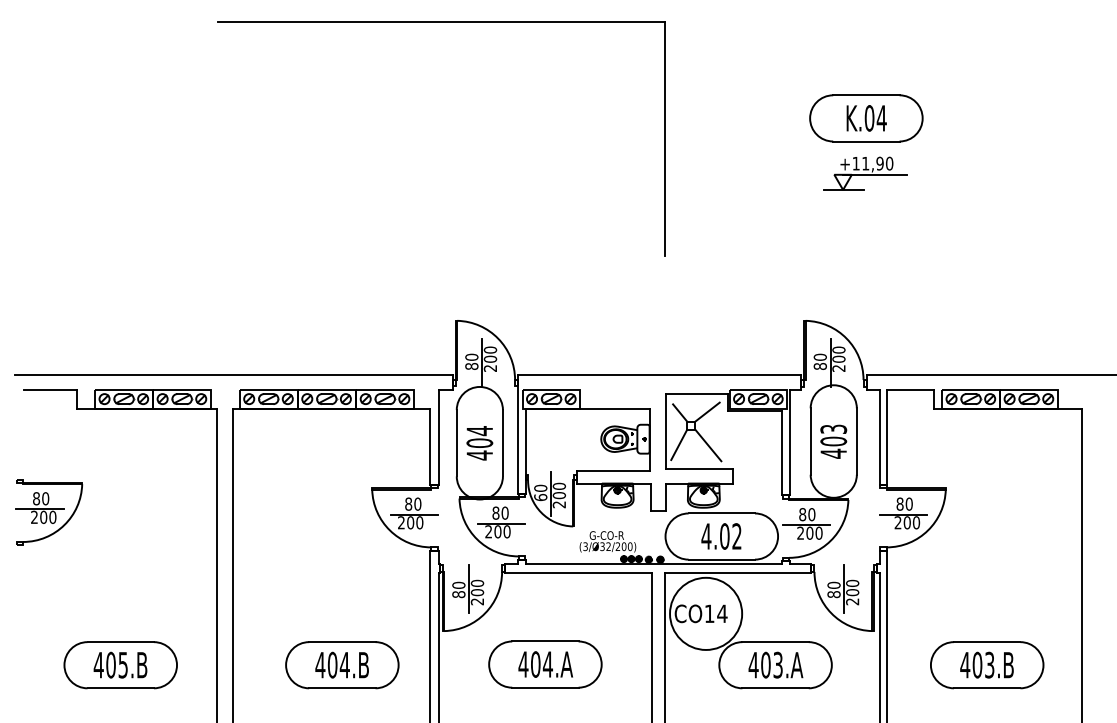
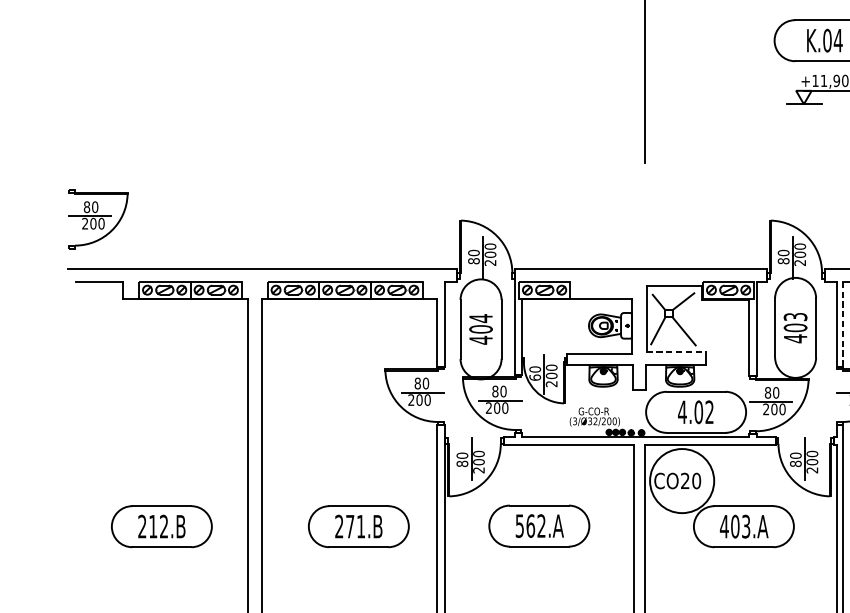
line: (886, 437) -> (842, 324), solid -> dashed
line: (699, 469) -> (676, 352), solid -> dashed
part: (49, 512) -> (98, 219), moved
text: (715, 613) -> (690, 480), CO14 -> CO20
text: (110, 664) -> (152, 526), 405.B -> 212.B
text: (332, 664) -> (350, 526), 404.B -> 271.B
text: (535, 664) -> (530, 526), 404.A -> 562.A

